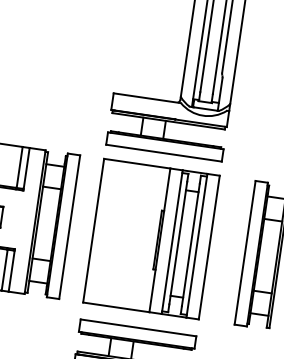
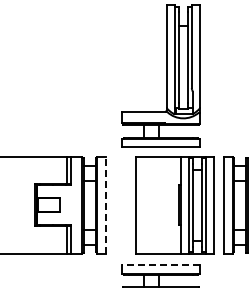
line: (69, 227) -> (105, 205), solid -> dashed
part: (150, 239) -> (174, 205), moved
line: (137, 328) -> (160, 265), solid -> dashed

